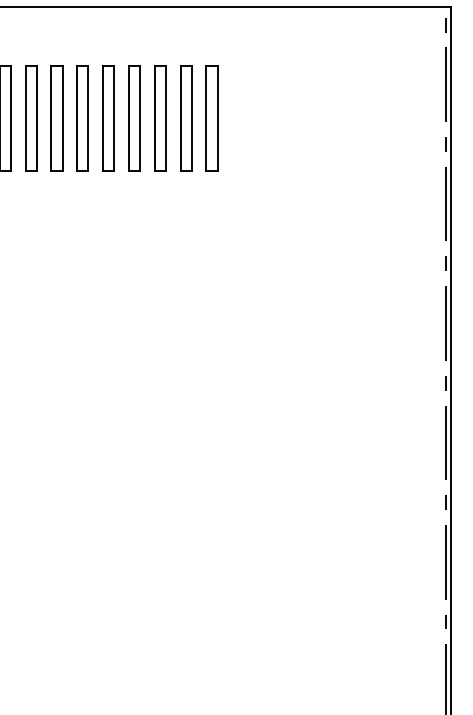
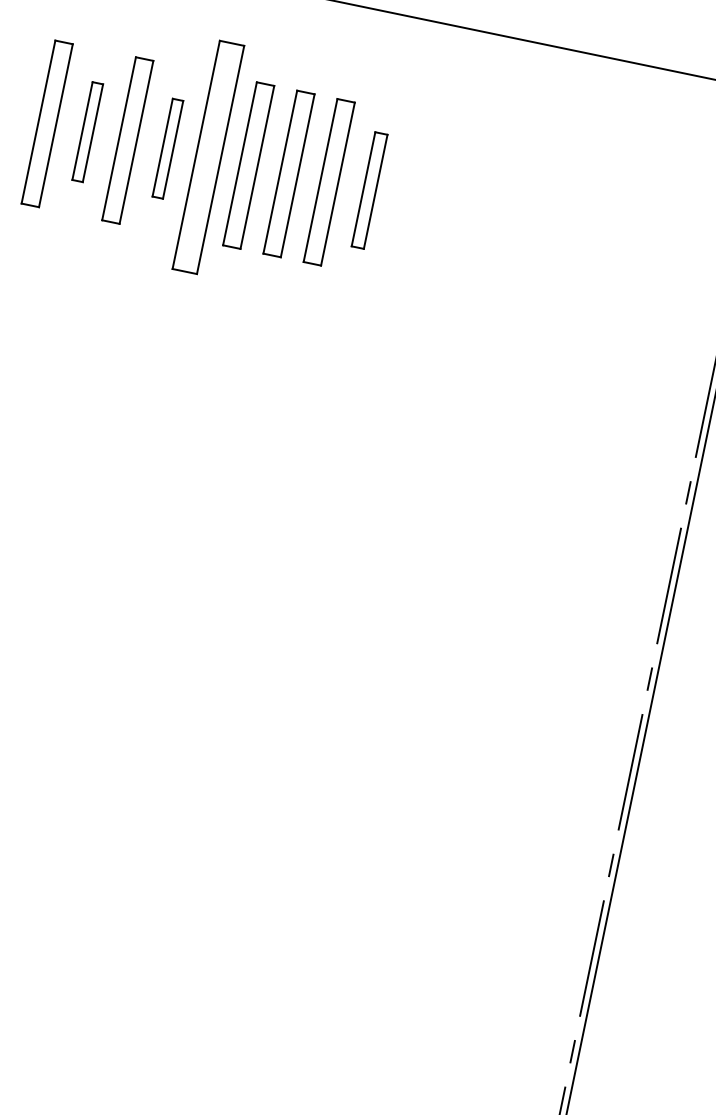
part: (31, 118) -> (88, 132), size x0.6
part: (82, 118) -> (167, 148), size x0.6
part: (108, 118) -> (208, 156), size x1.4
part: (211, 118) -> (368, 190), size x0.7

